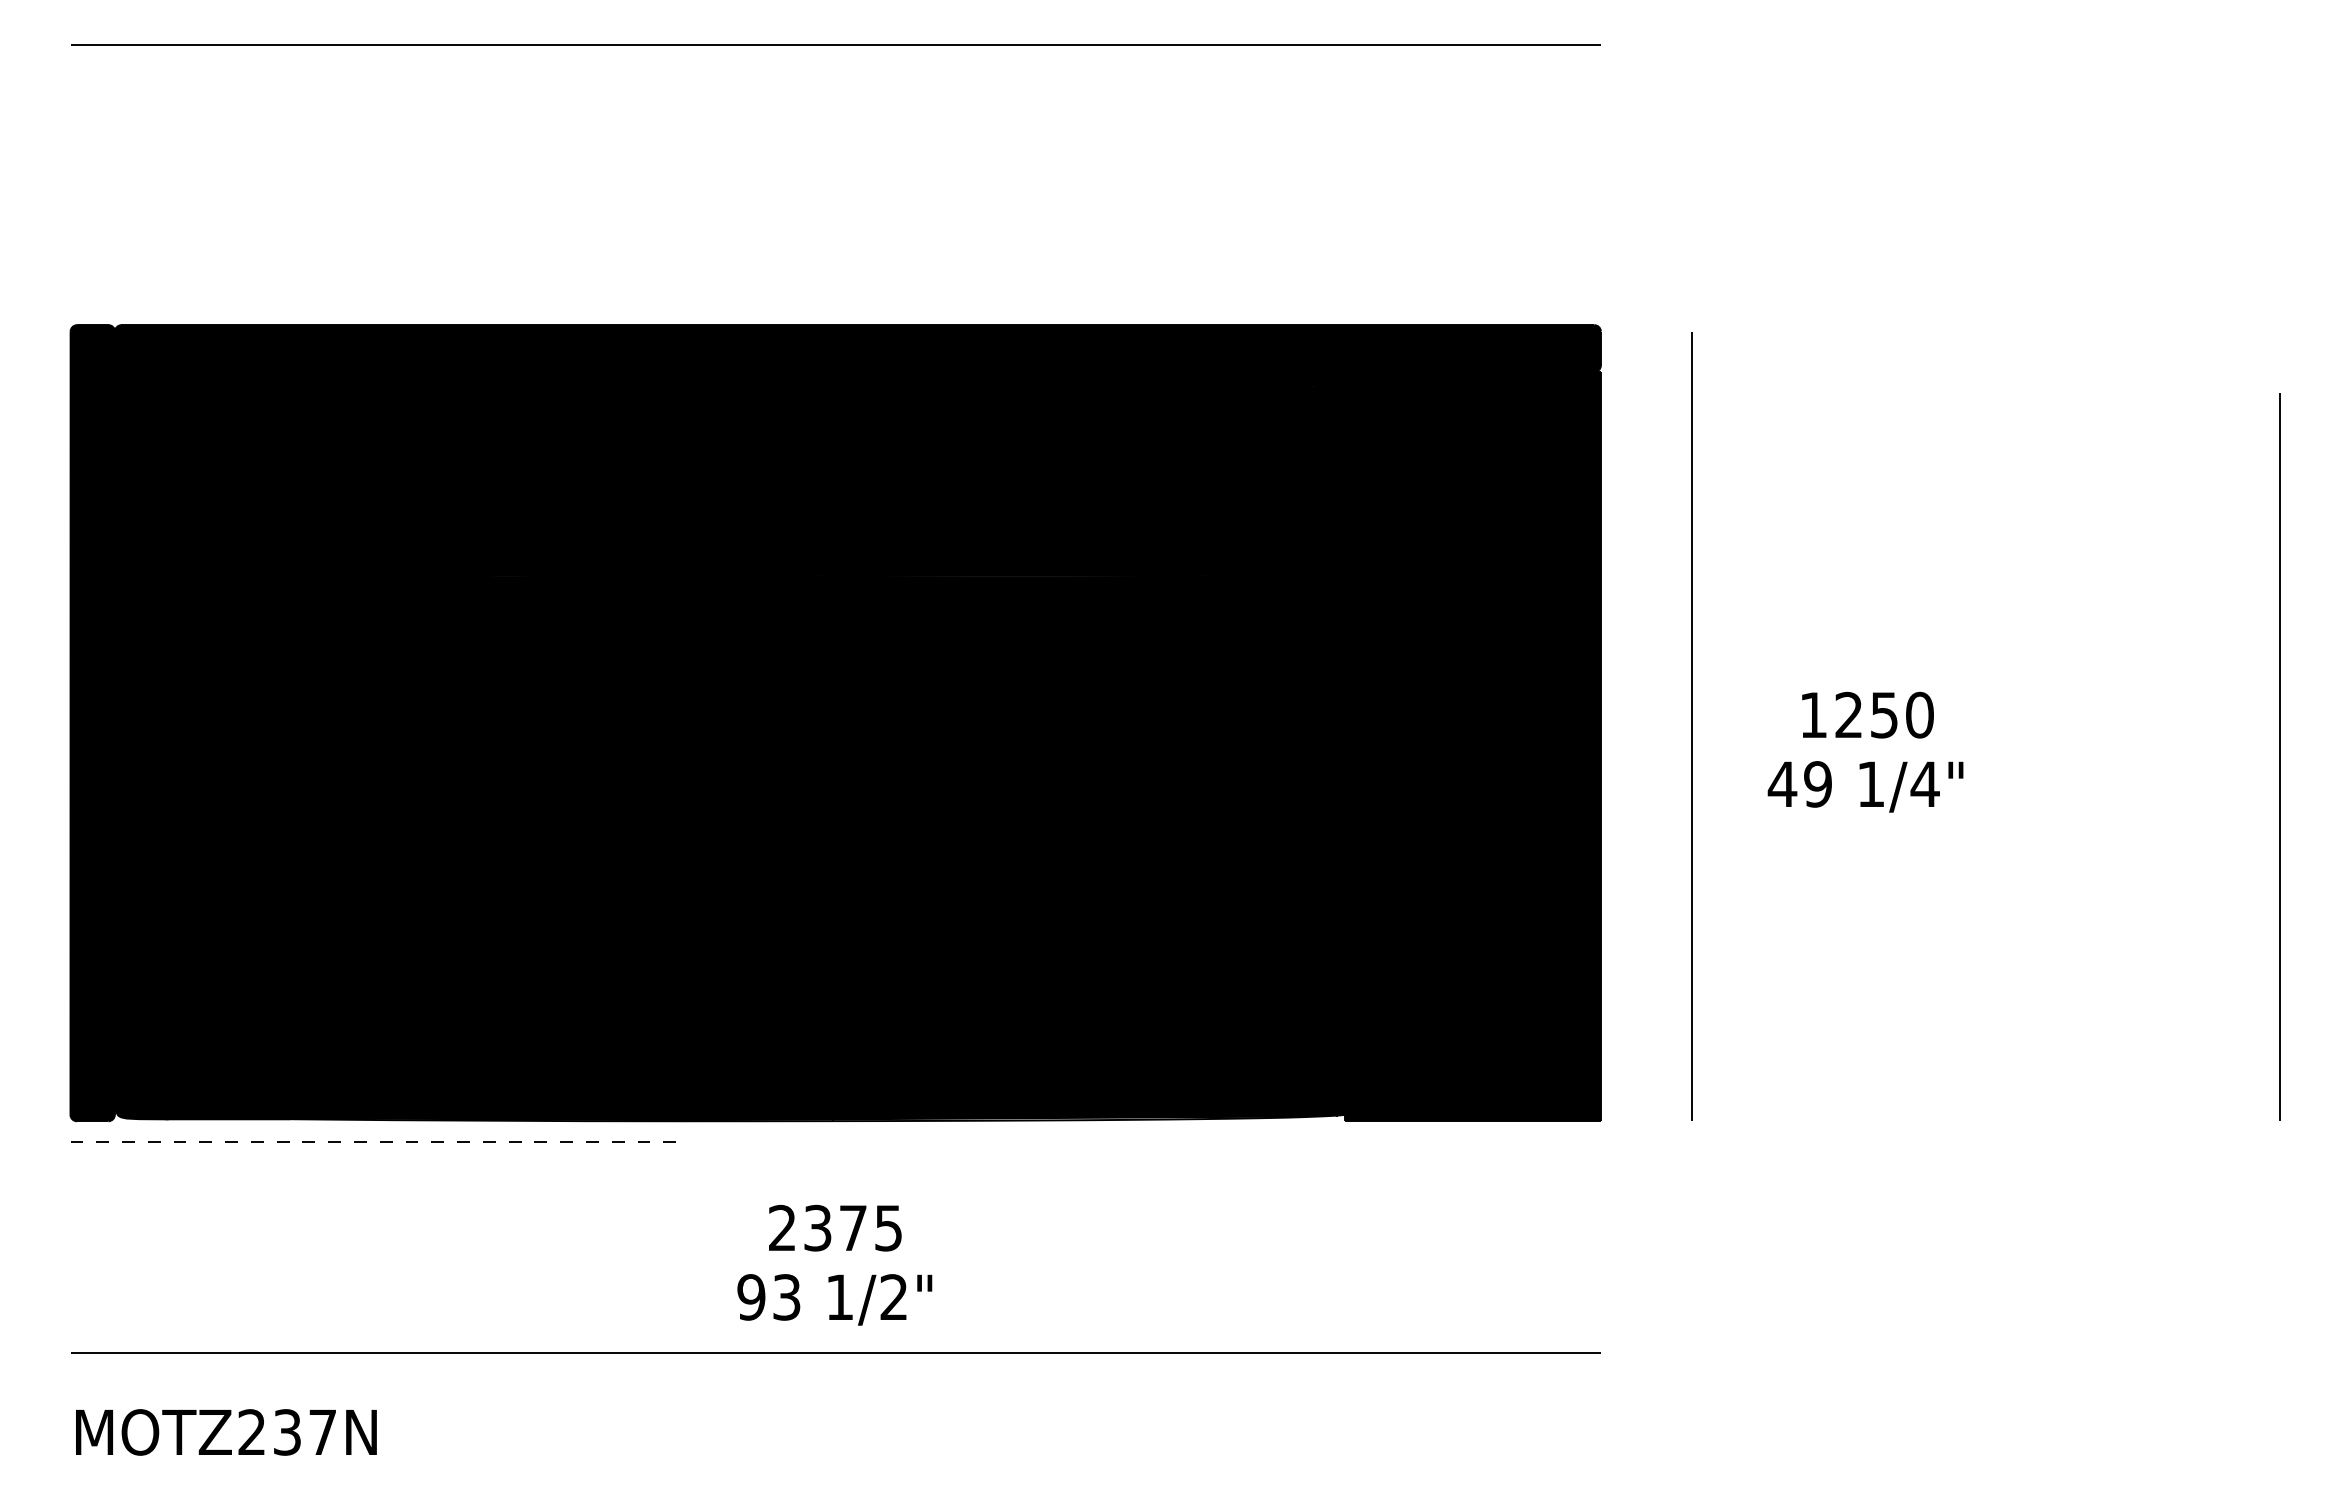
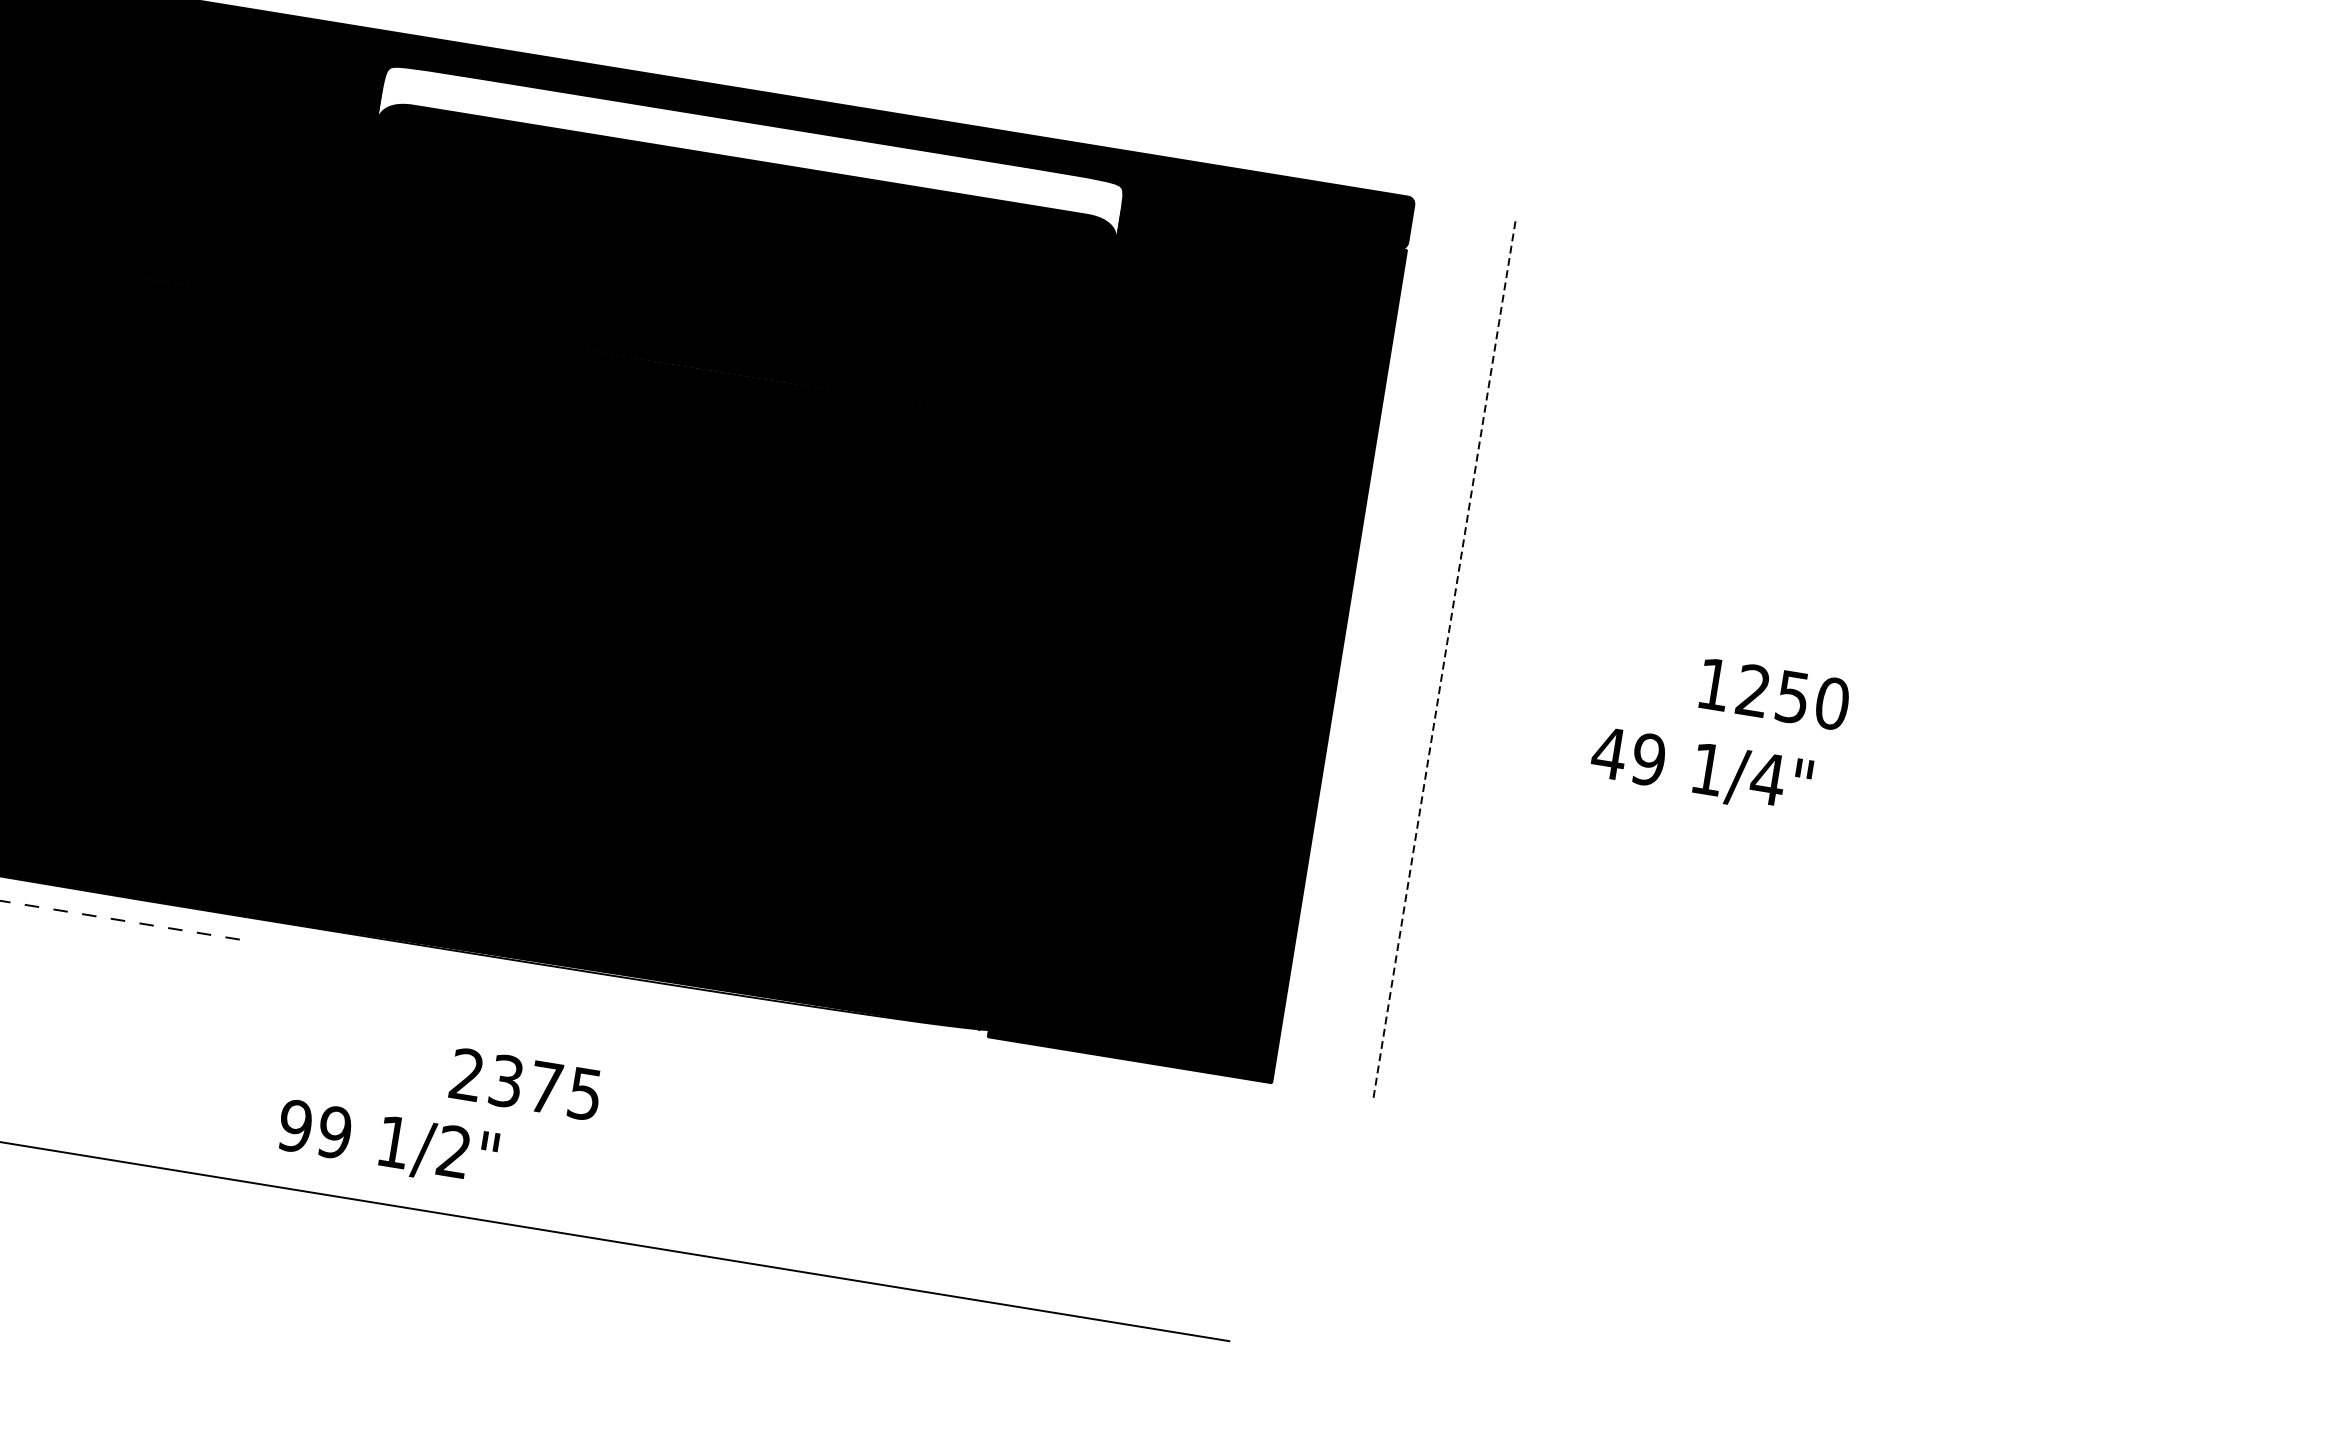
fill: (1012, 381) -> (750, 154), removed
text: (1867, 714) -> (1774, 693), moved
line: (1691, 726) -> (1443, 660), solid -> dashed
line: (2279, 756) -> (2092, 799), removed
text: (1865, 786) -> (1701, 770), moved
text: (835, 1227) -> (526, 1083), moved
text: (786, 1297) -> (334, 1132), 93 -> 99

